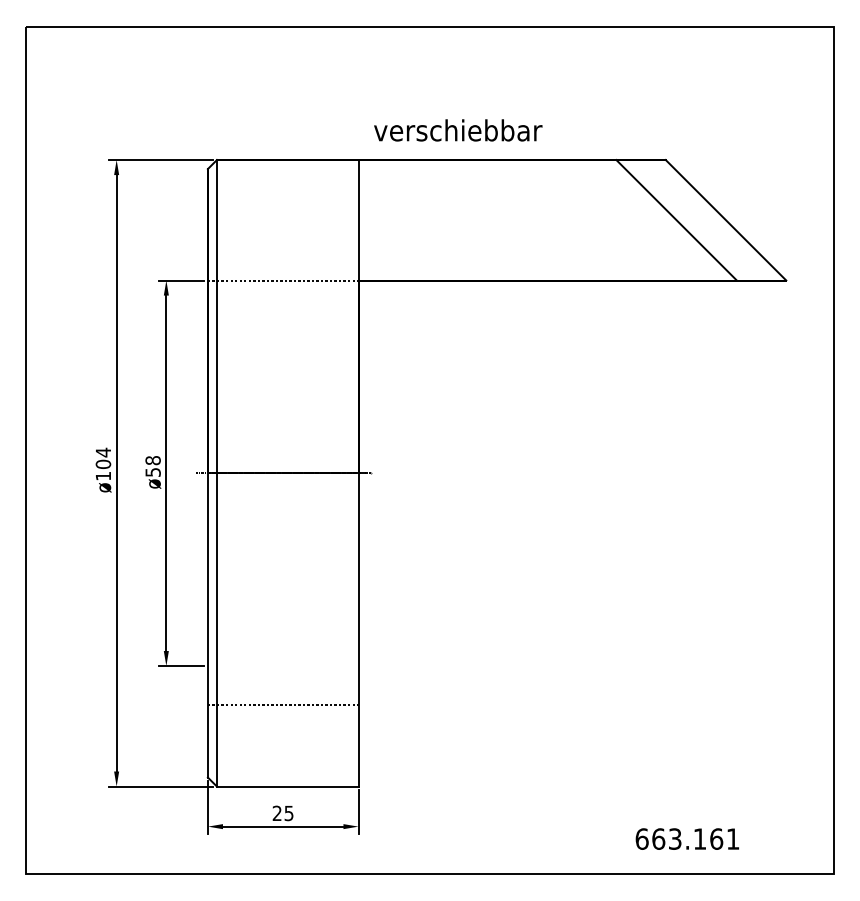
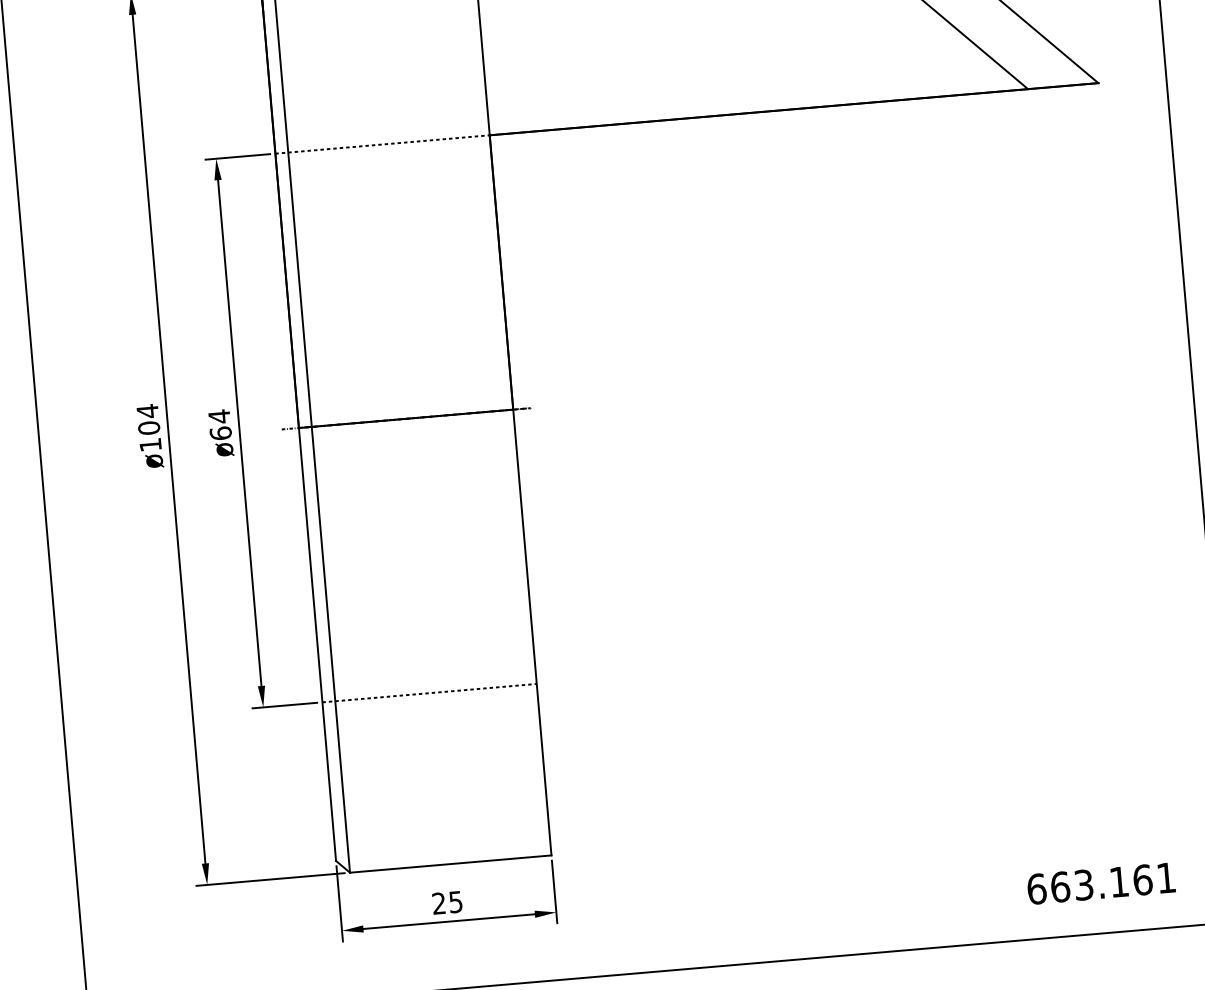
text: (152, 465) -> (219, 423), ø58 -> ø64
line: (282, 705) -> (428, 693), moved
text: (686, 838) -> (1099, 882), moved

